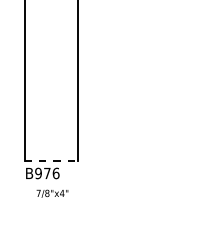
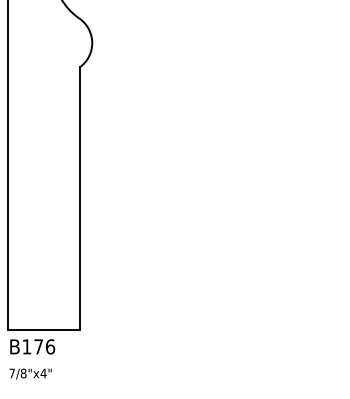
line: (51, 161) -> (44, 330), dashed -> solid
text: (38, 173) -> (26, 346), B976 -> B176
text: (52, 193) -> (30, 373), moved

